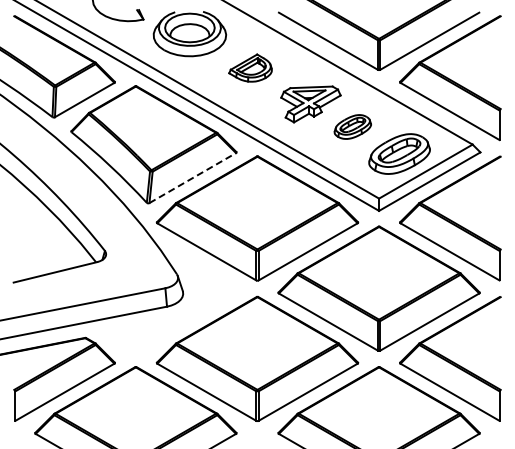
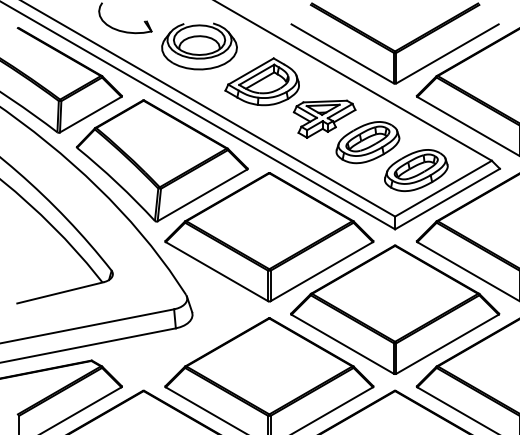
part: (250, 67) -> (262, 81), size x1.67
part: (352, 126) -> (367, 142), size x1.67
line: (192, 178) -> (202, 195), dashed -> solid

